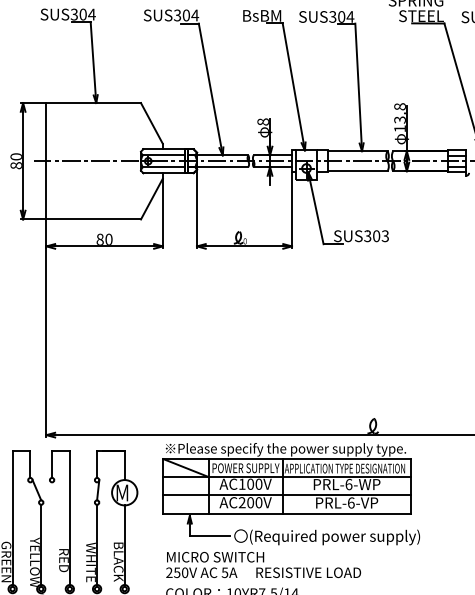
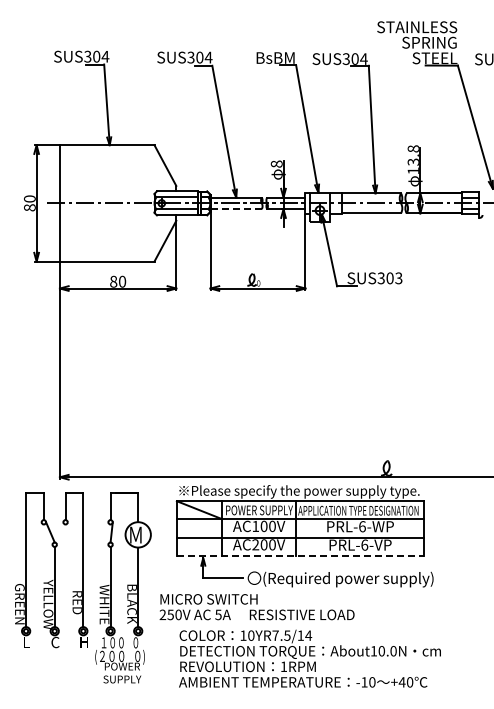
line: (223, 167) -> (236, 209), solid -> dashed
line: (287, 513) -> (300, 555), solid -> dashed
text: (263, 565) -> (256, 607), moved

